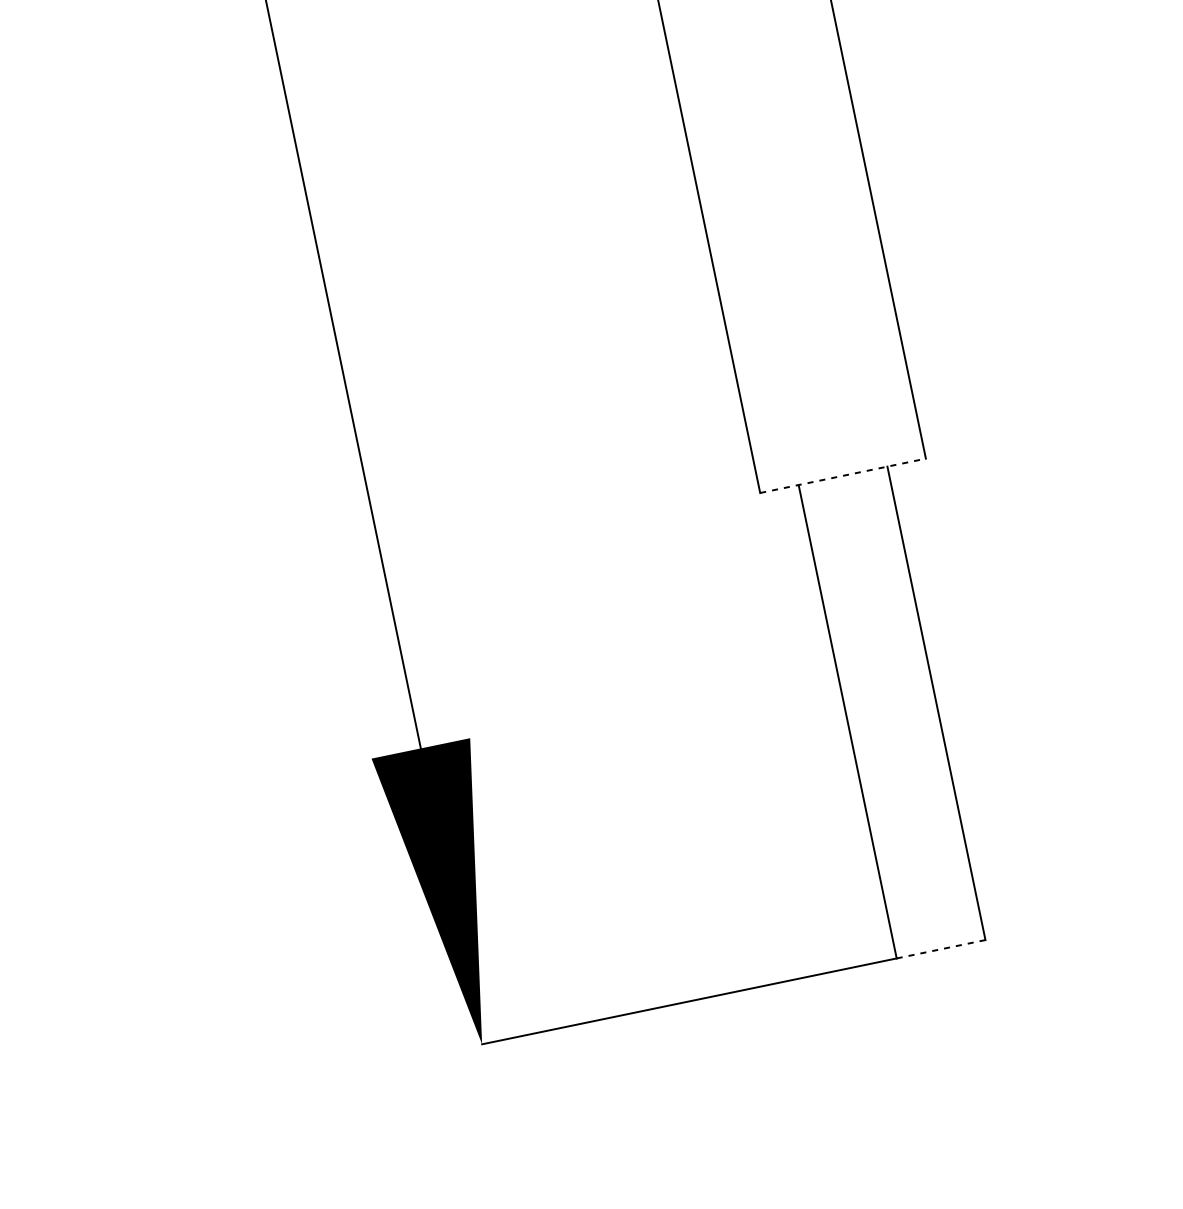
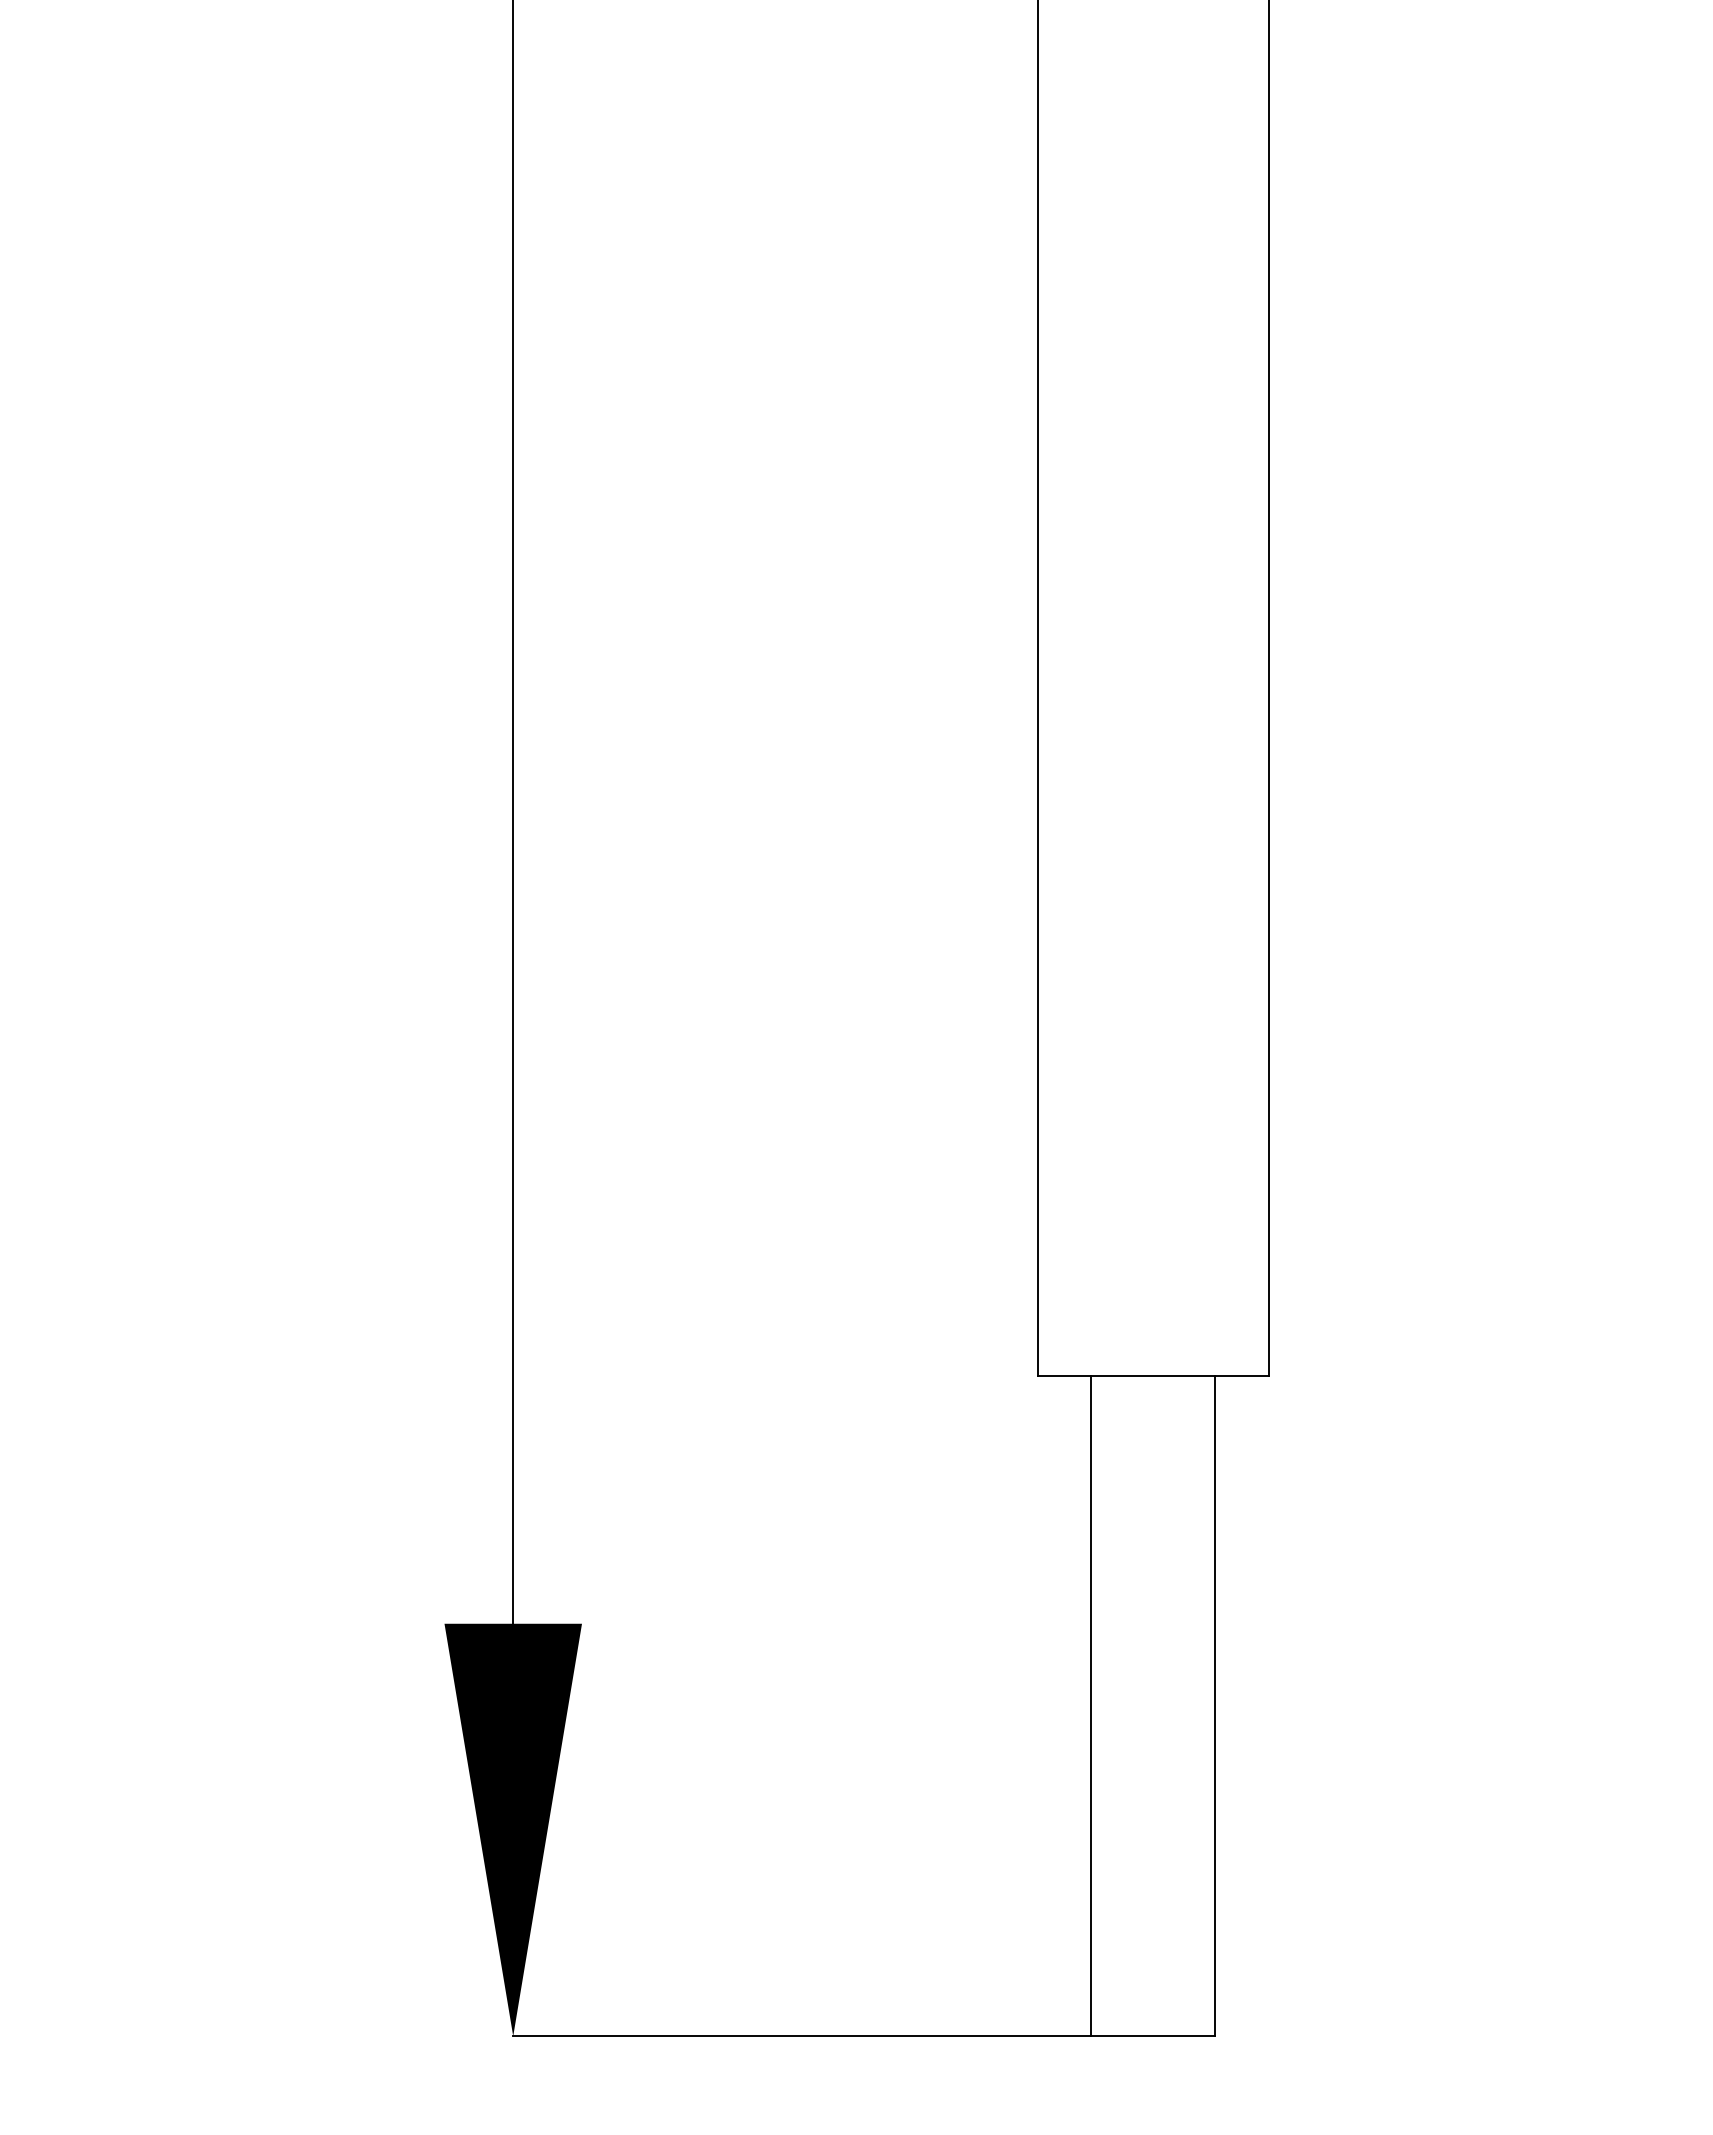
line: (843, 475) -> (1153, 1376), dashed -> solid
line: (941, 949) -> (1153, 2036), dashed -> solid

